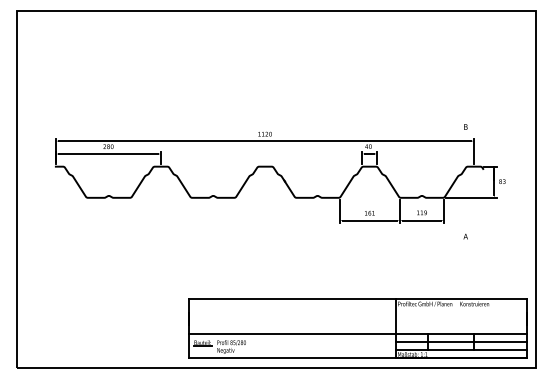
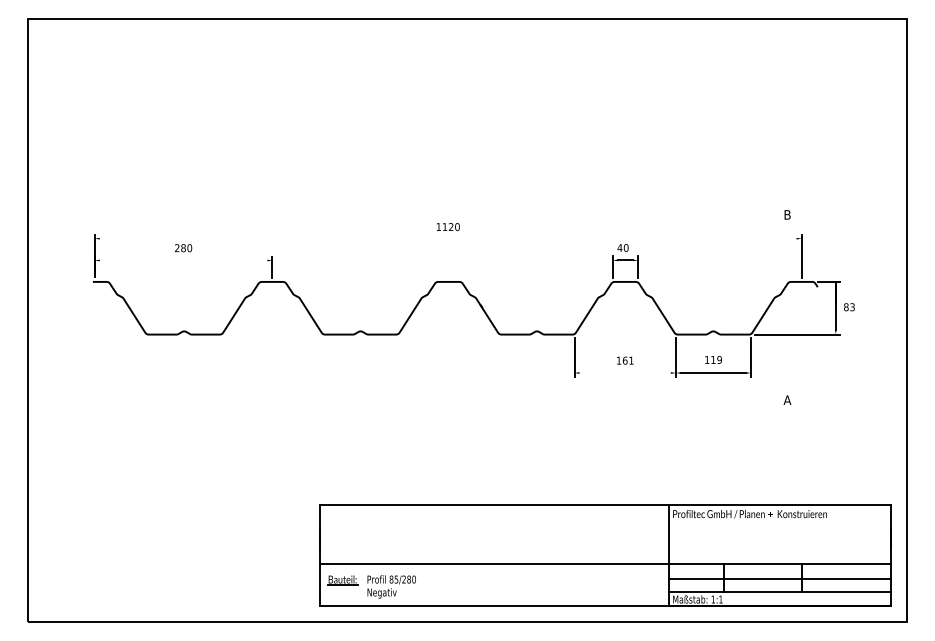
line: (265, 141) -> (448, 239), removed
line: (108, 154) -> (183, 261), removed
line: (369, 220) -> (624, 372), removed

